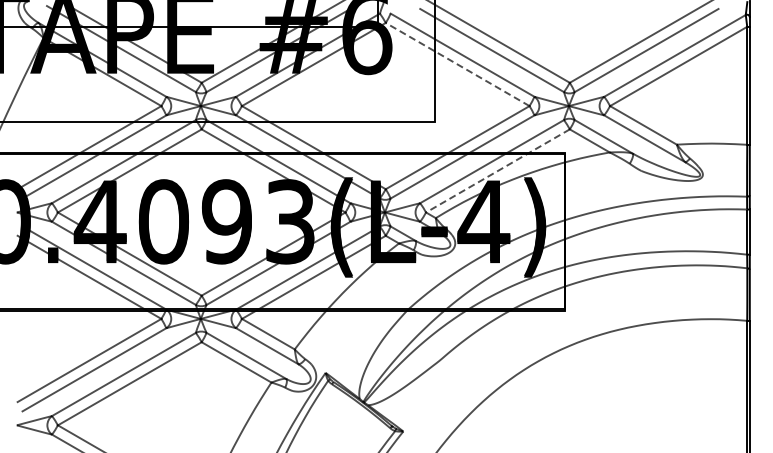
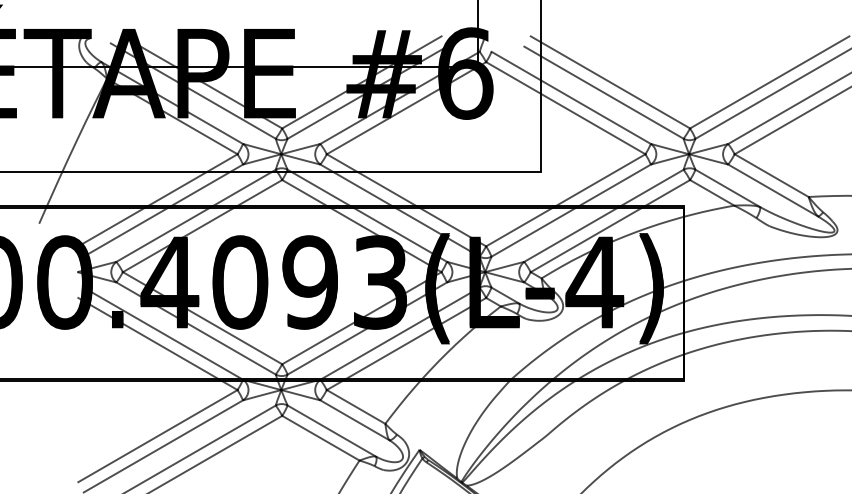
line: (457, 64) -> (565, 108), dashed -> solid
line: (497, 171) -> (609, 226), dashed -> solid

